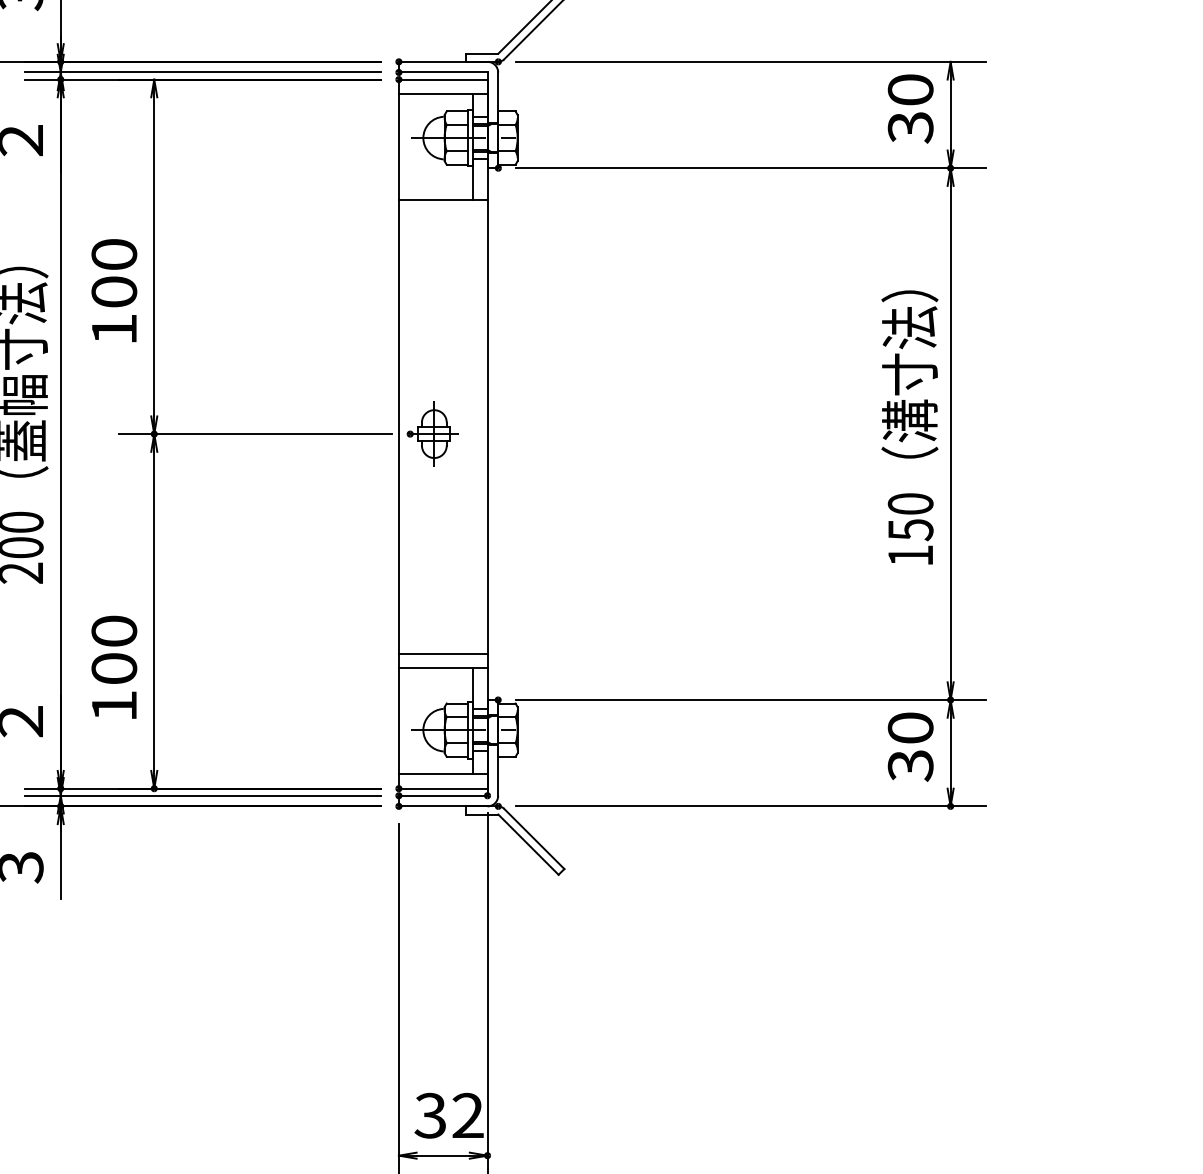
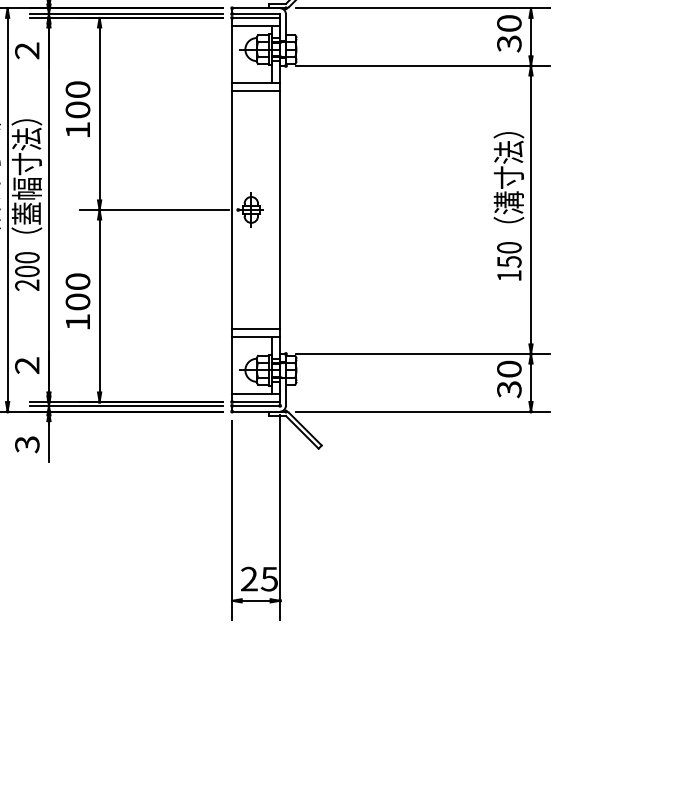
line: (443, 213) -> (256, 90), added
text: (113, 291) -> (77, 109), moved
text: (113, 667) -> (77, 301), moved
text: (447, 1114) -> (258, 578), 32 -> 25

